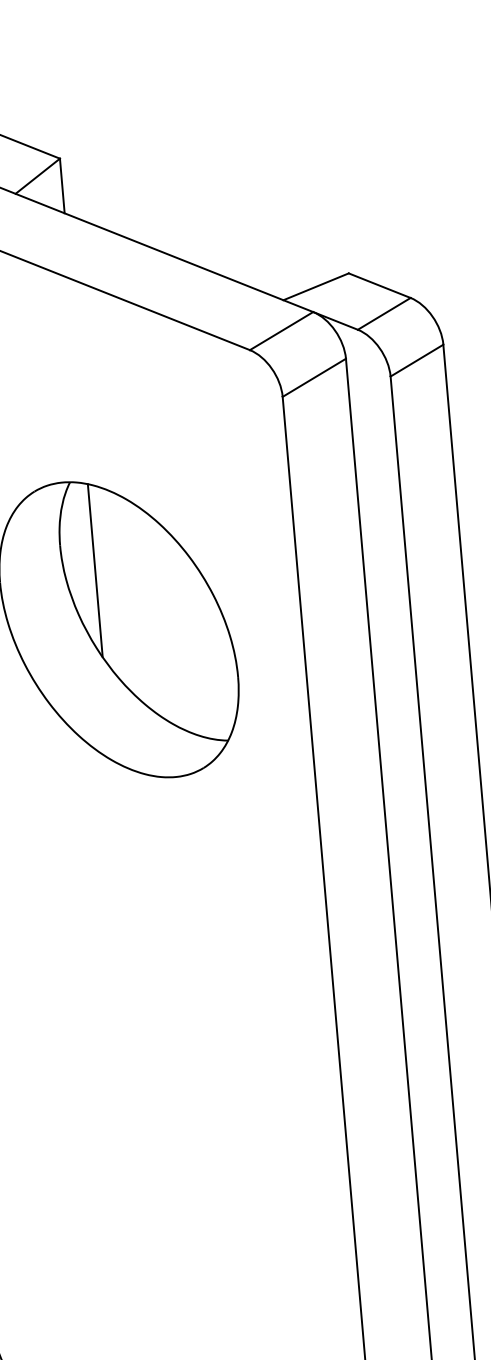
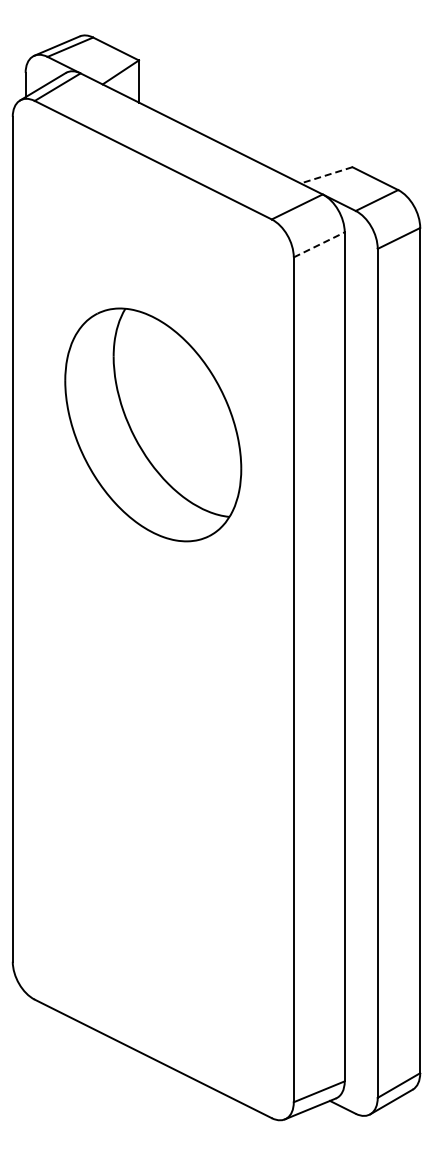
line: (316, 287) -> (326, 175), solid -> dashed
line: (314, 377) -> (319, 244), solid -> dashed
line: (94, 569) -> (138, 377), removed

